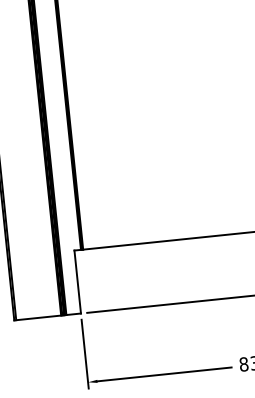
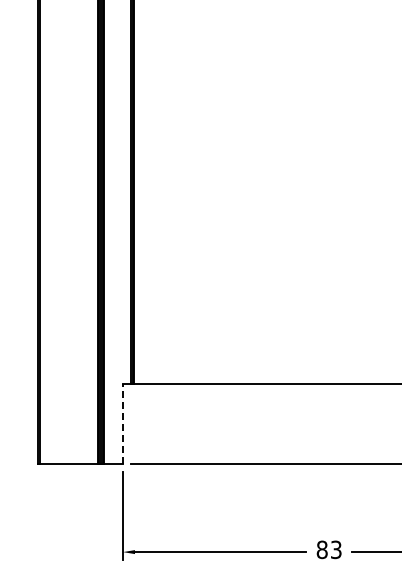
line: (78, 281) -> (123, 423), solid -> dashed

